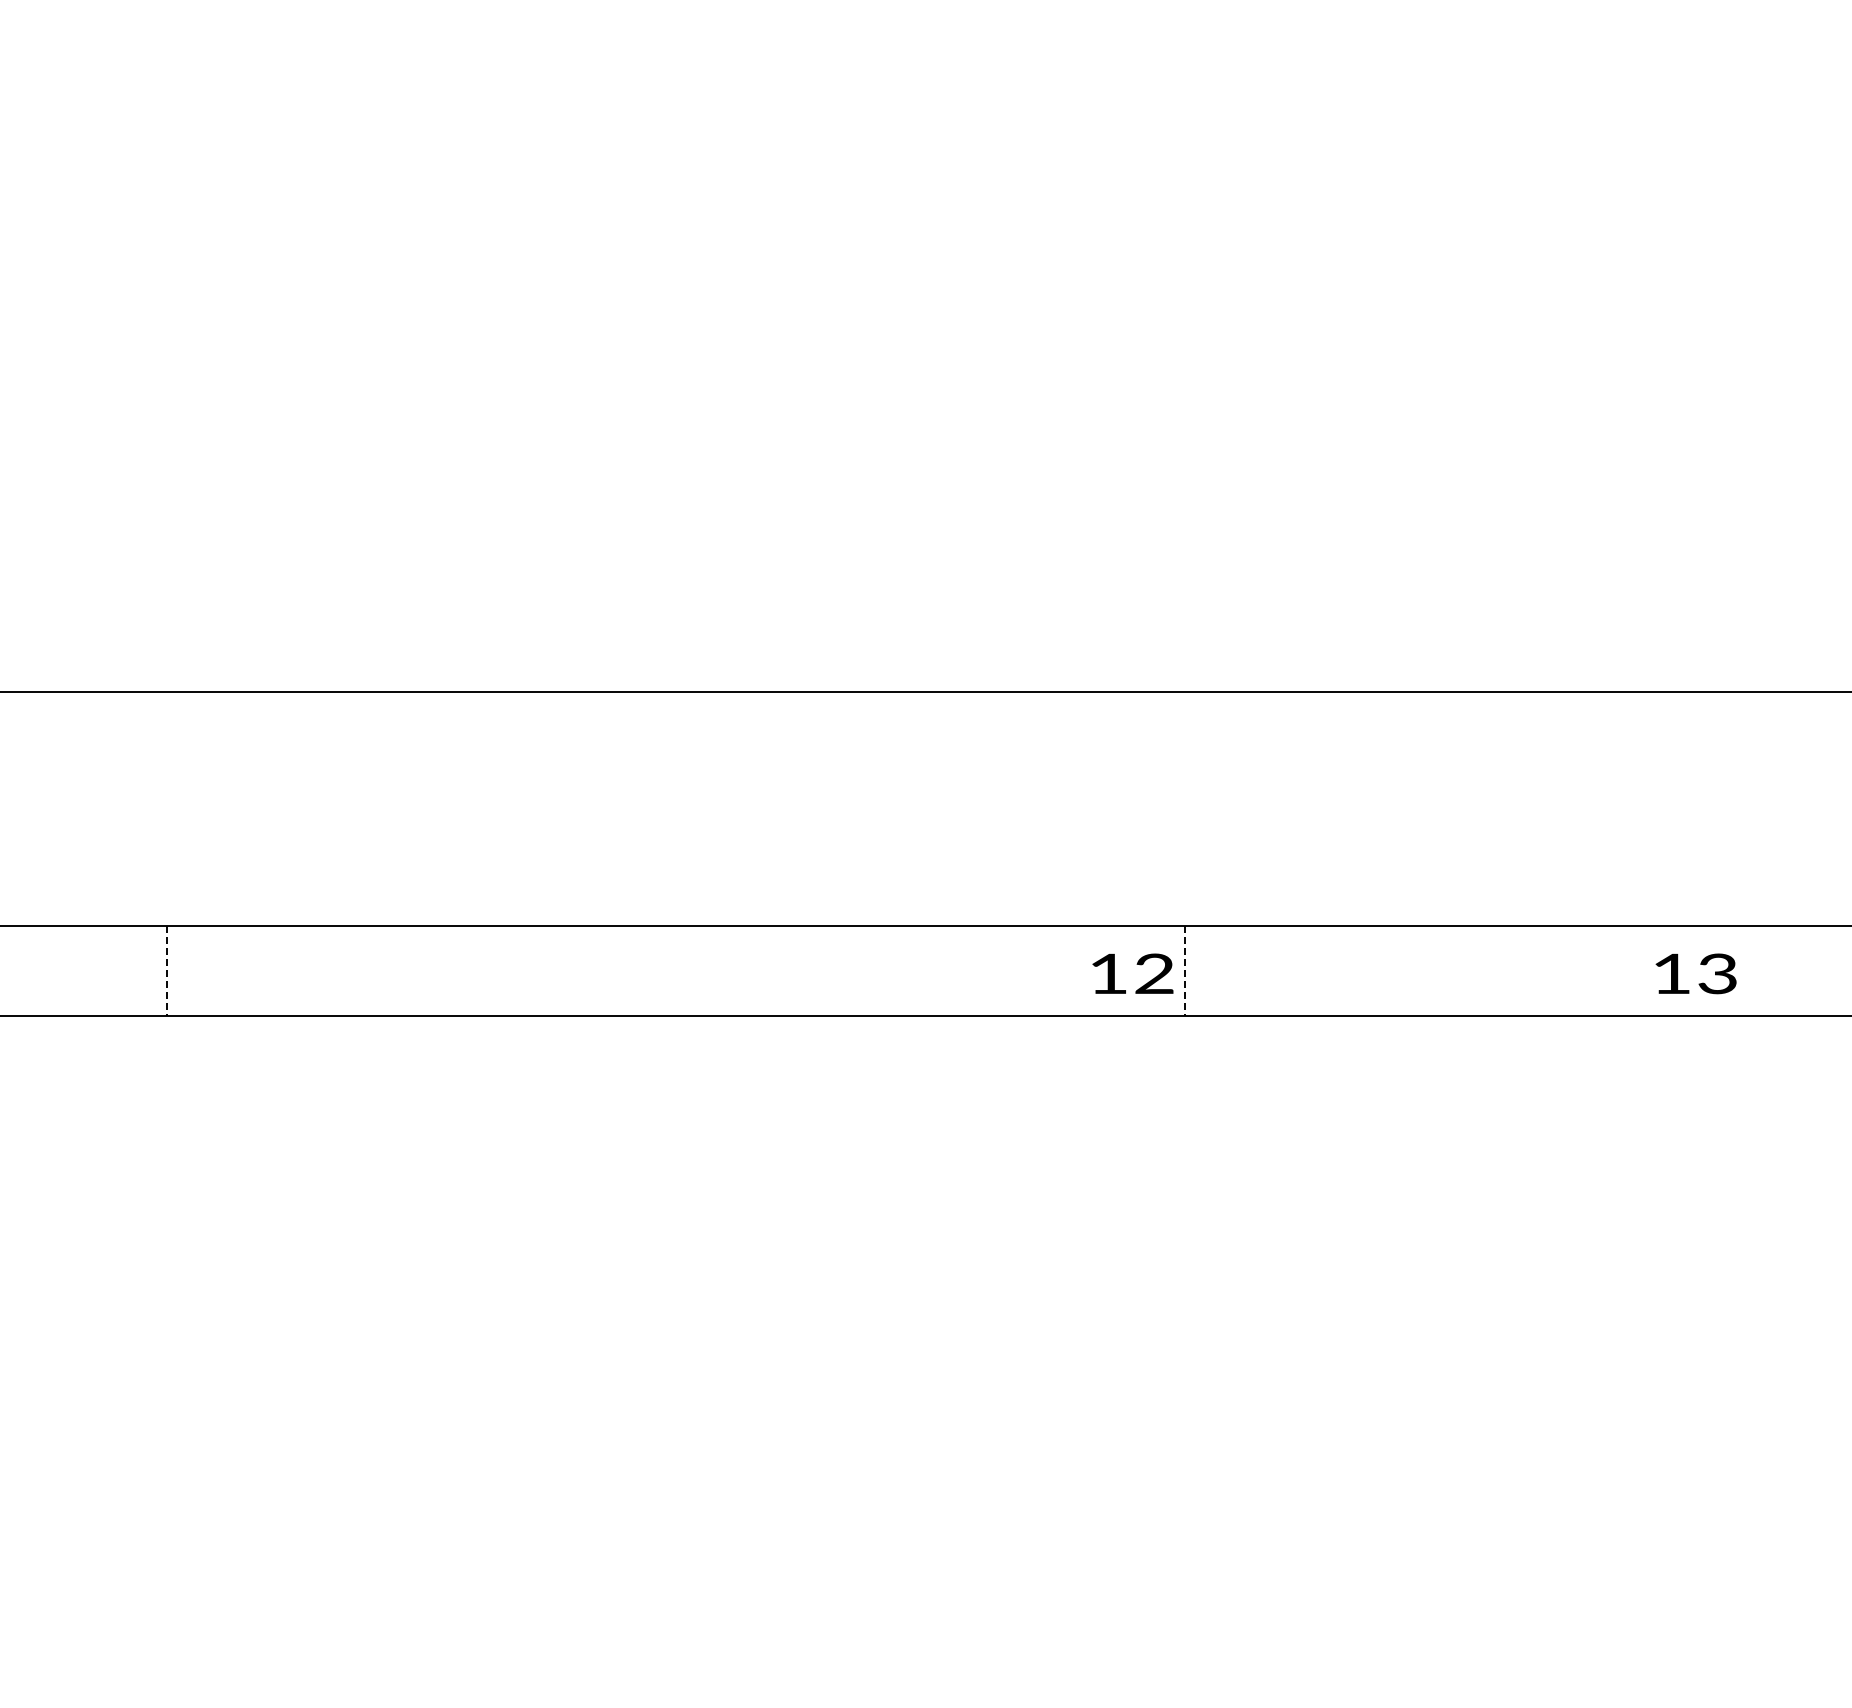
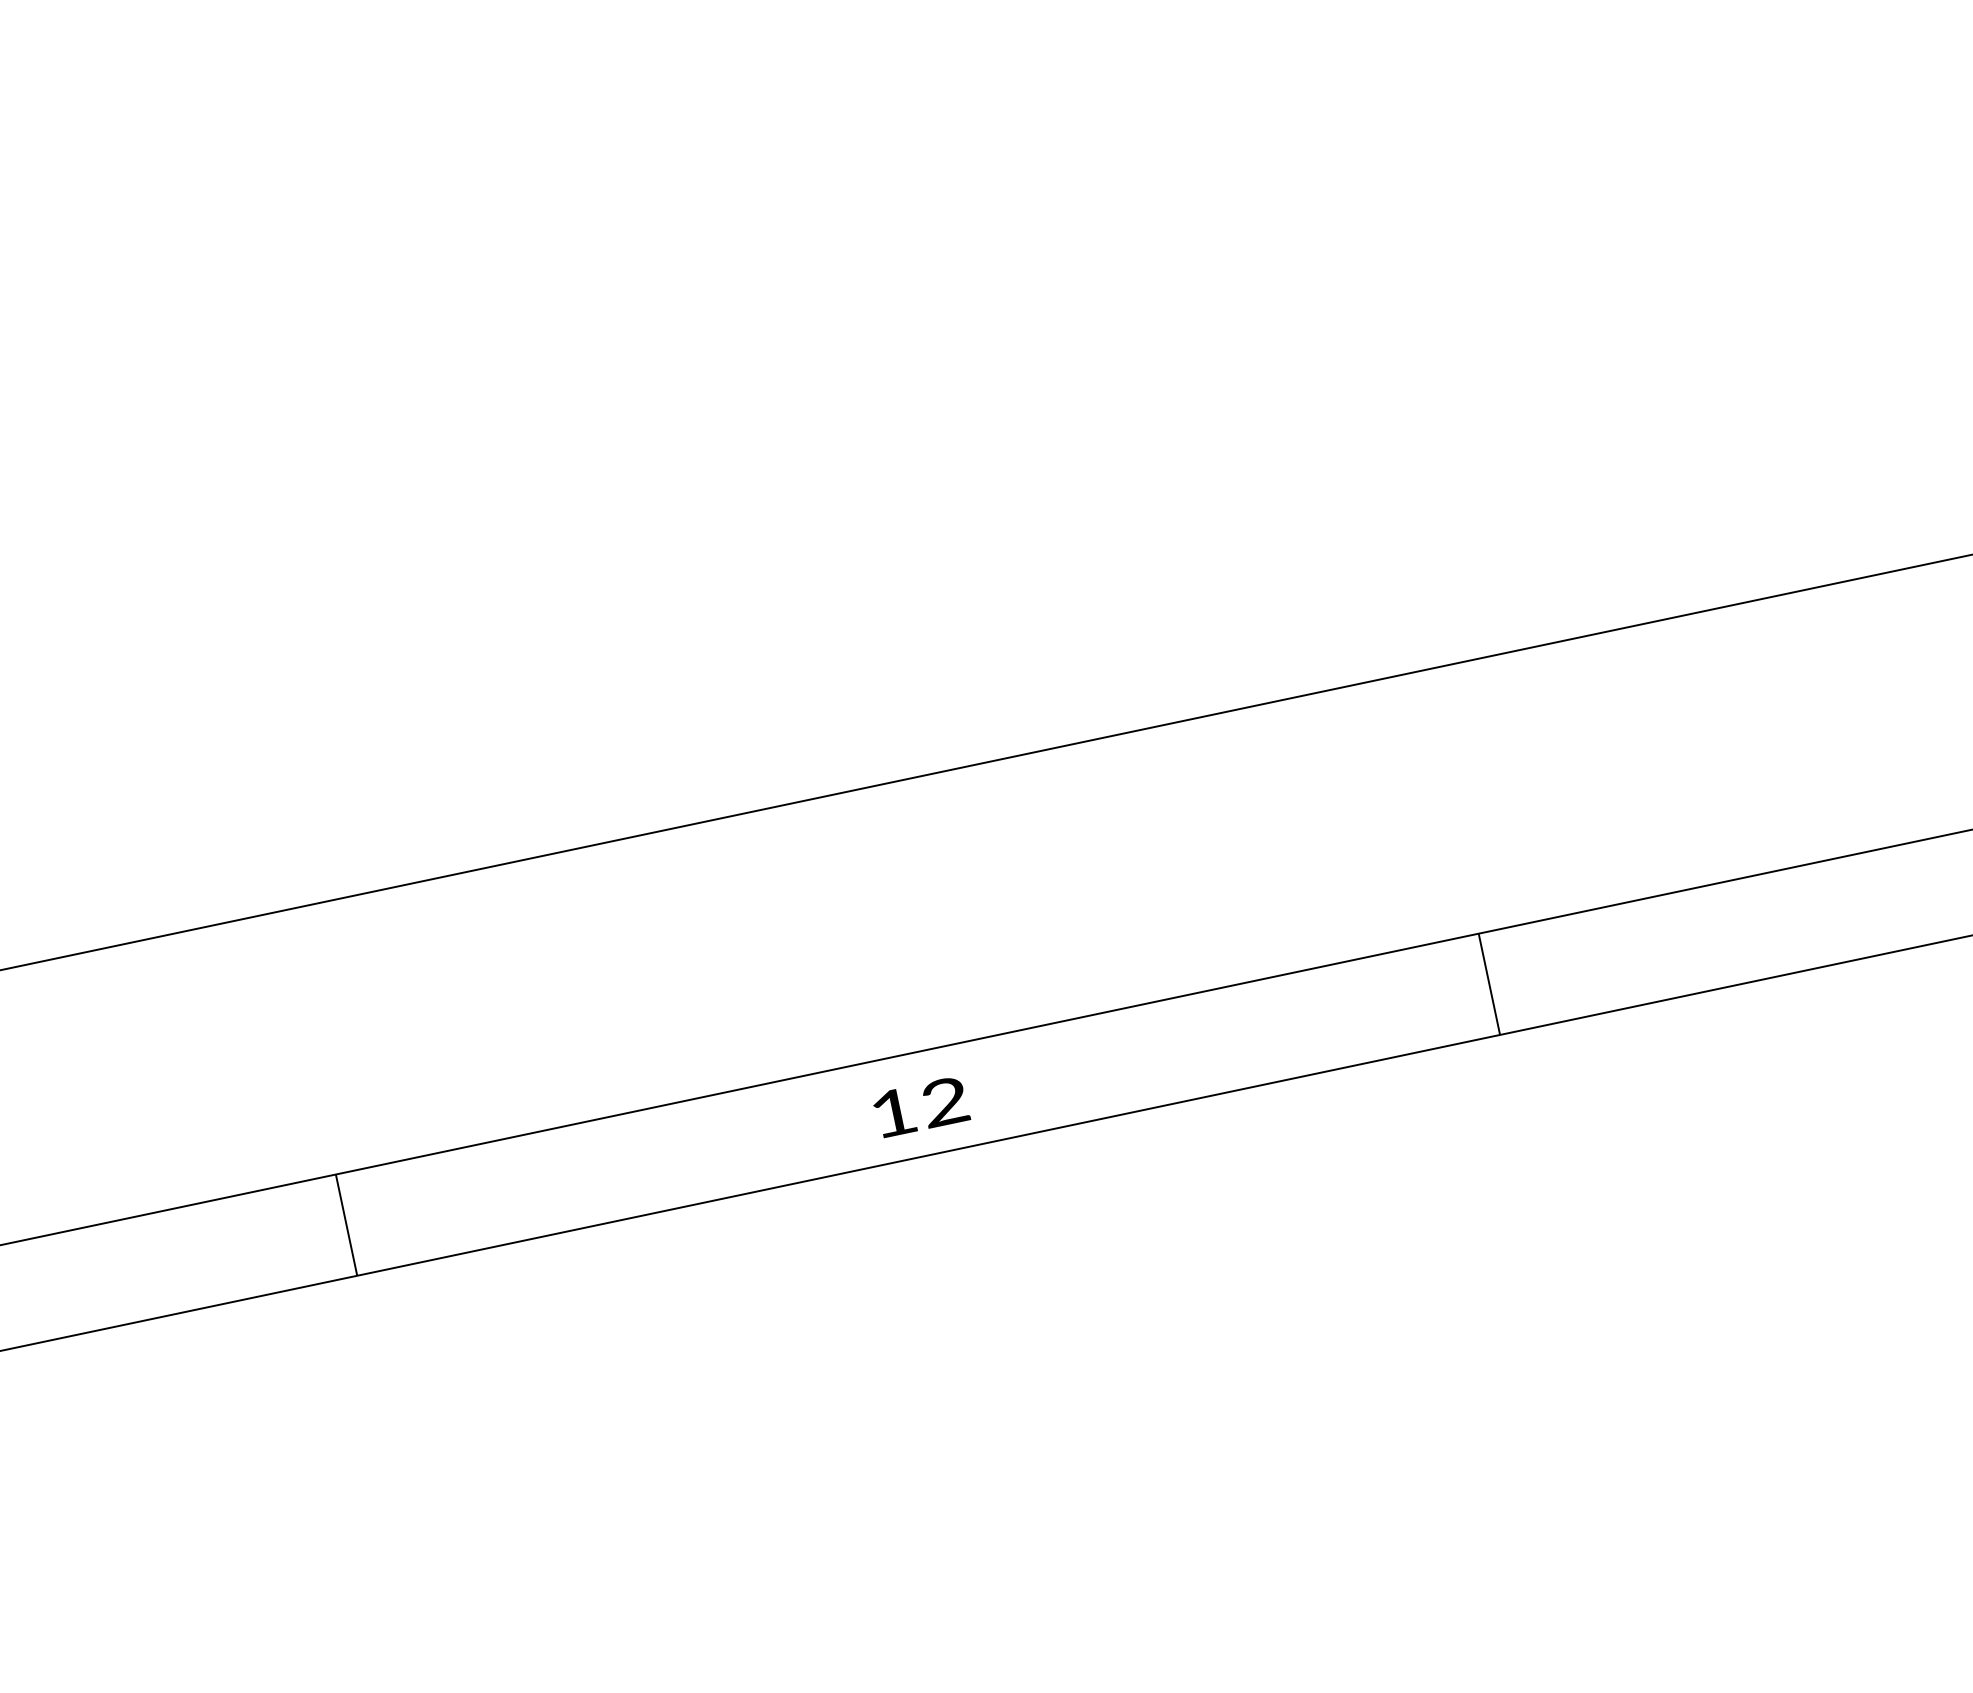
line: (166, 971) -> (346, 1225), dashed -> solid
line: (1184, 971) -> (1489, 984), dashed -> solid
text: (1132, 973) -> (920, 1106), moved

